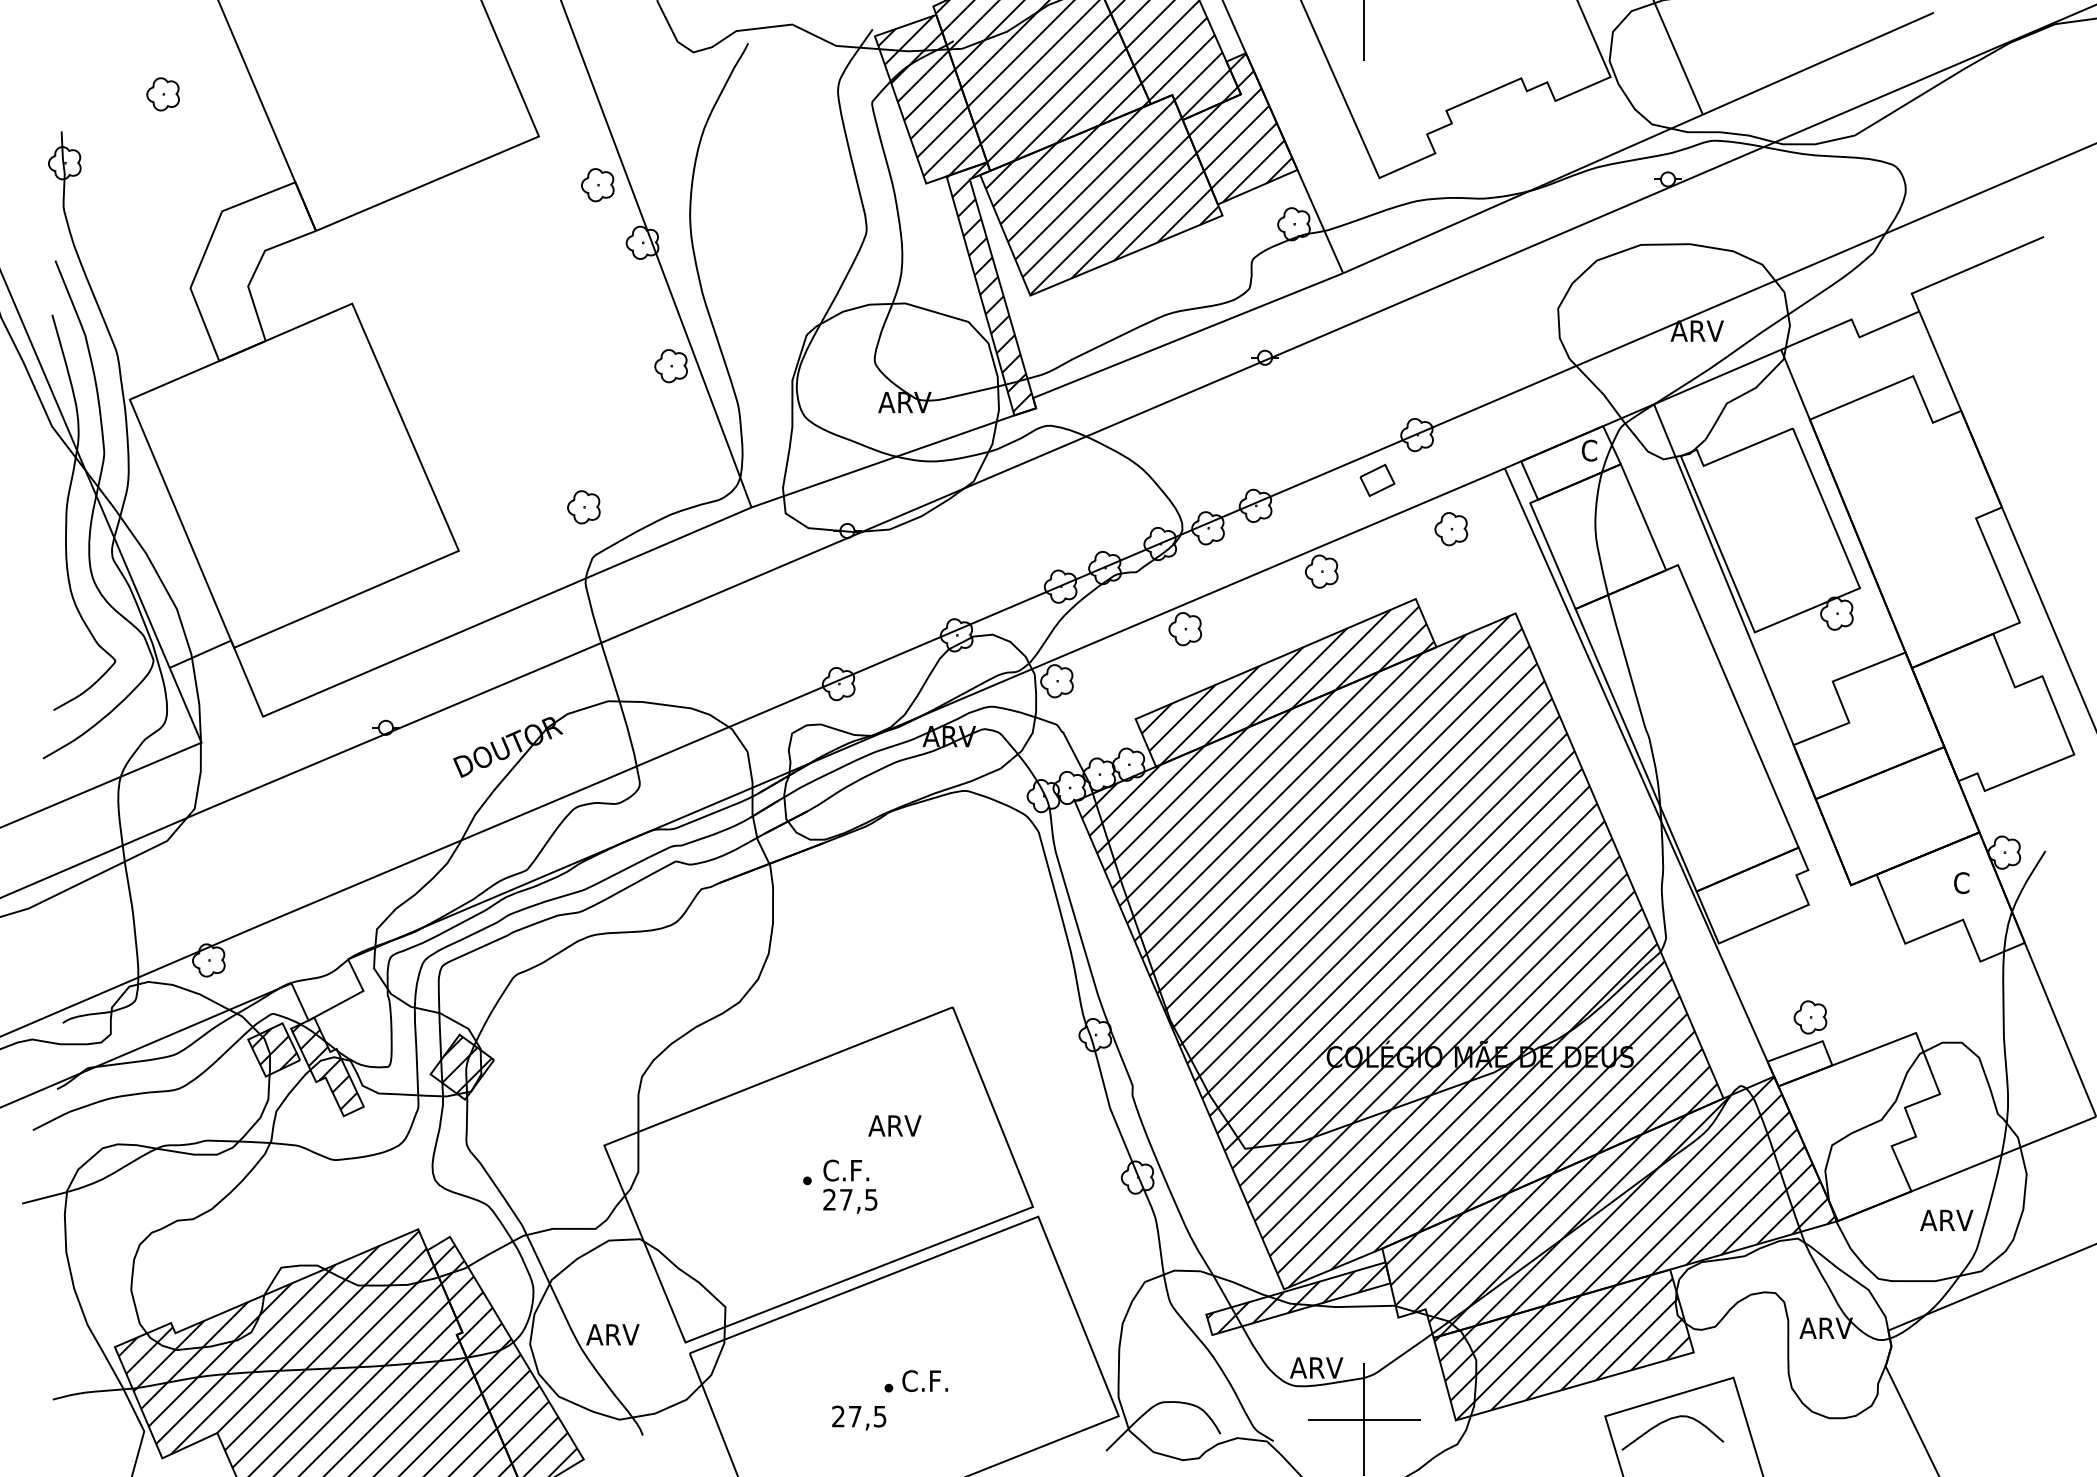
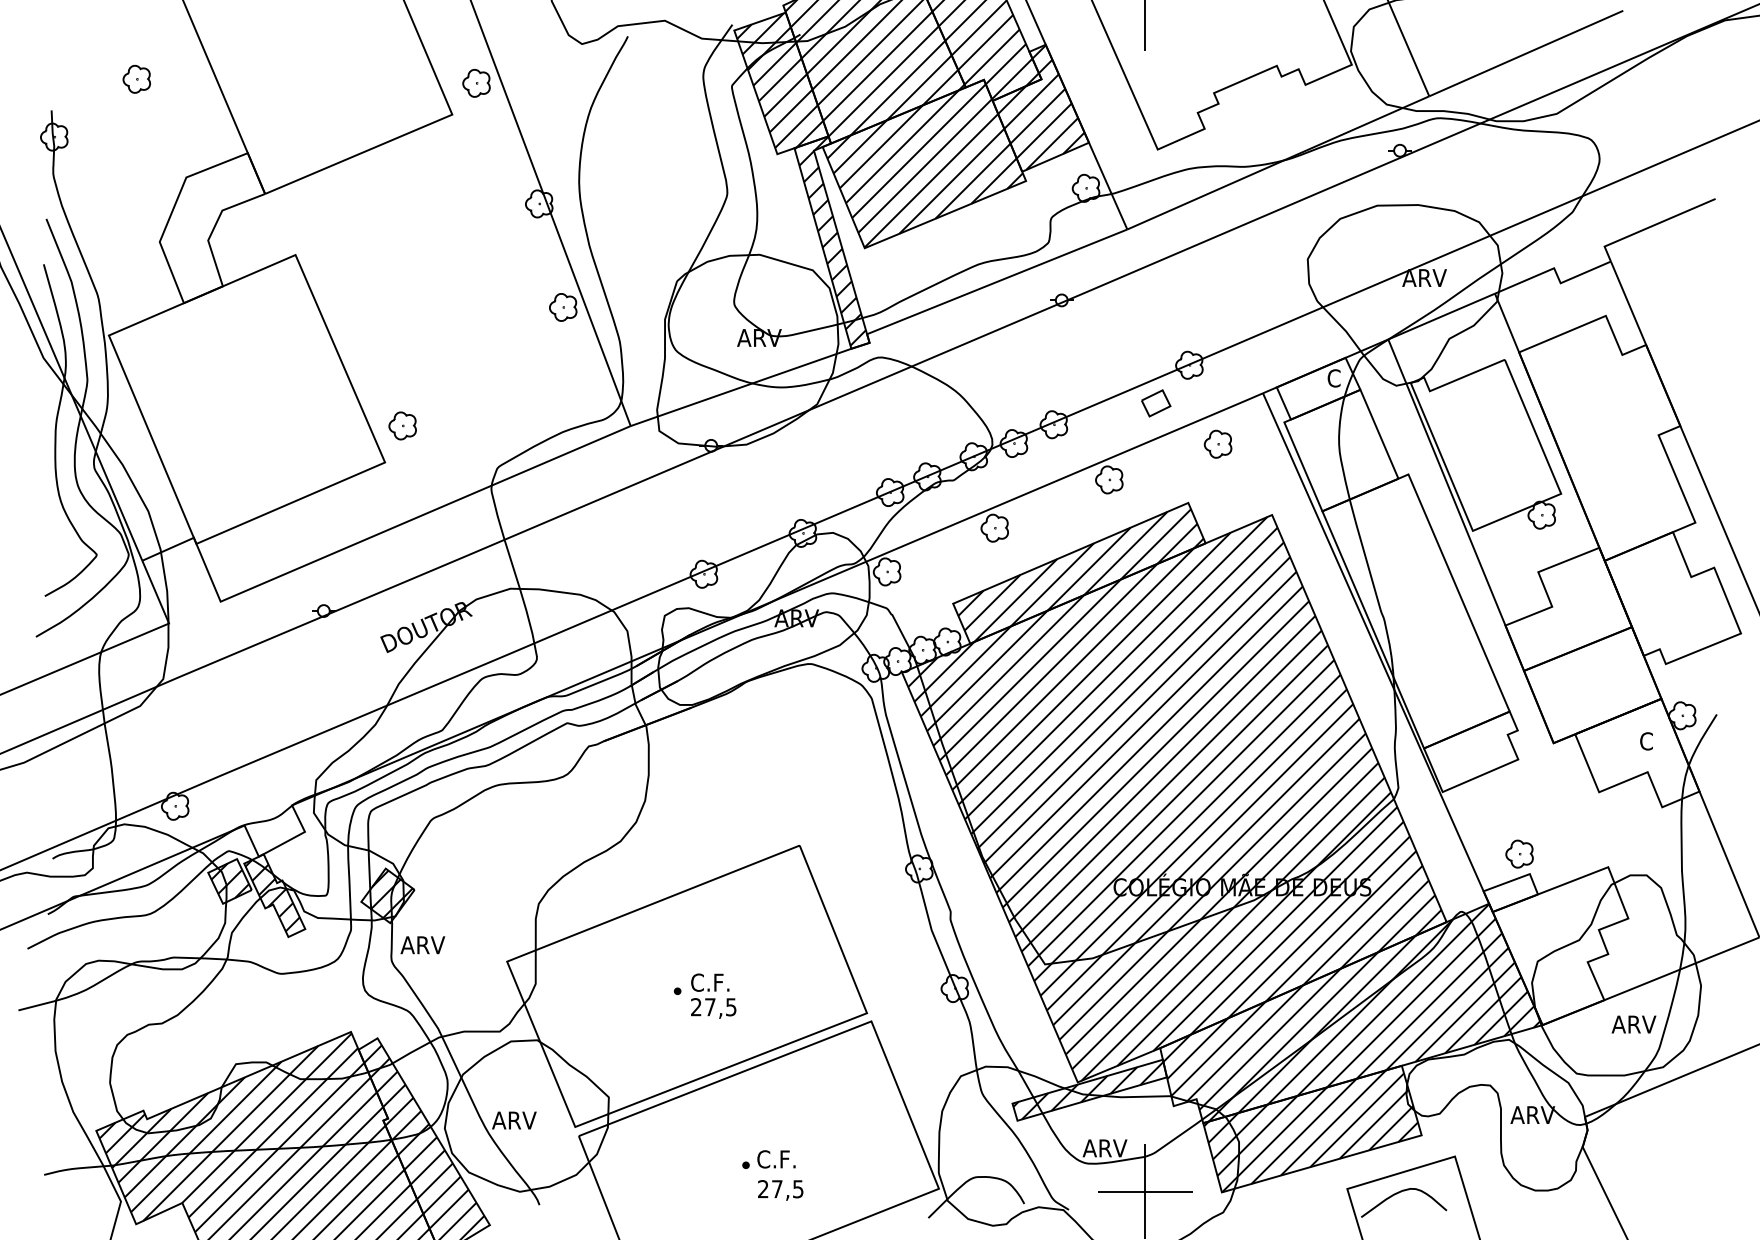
part: (597, 185) -> (476, 83), moved
part: (583, 507) -> (402, 426), moved
text: (894, 1125) -> (422, 944), moved
text: (859, 1417) -> (780, 1189), moved

